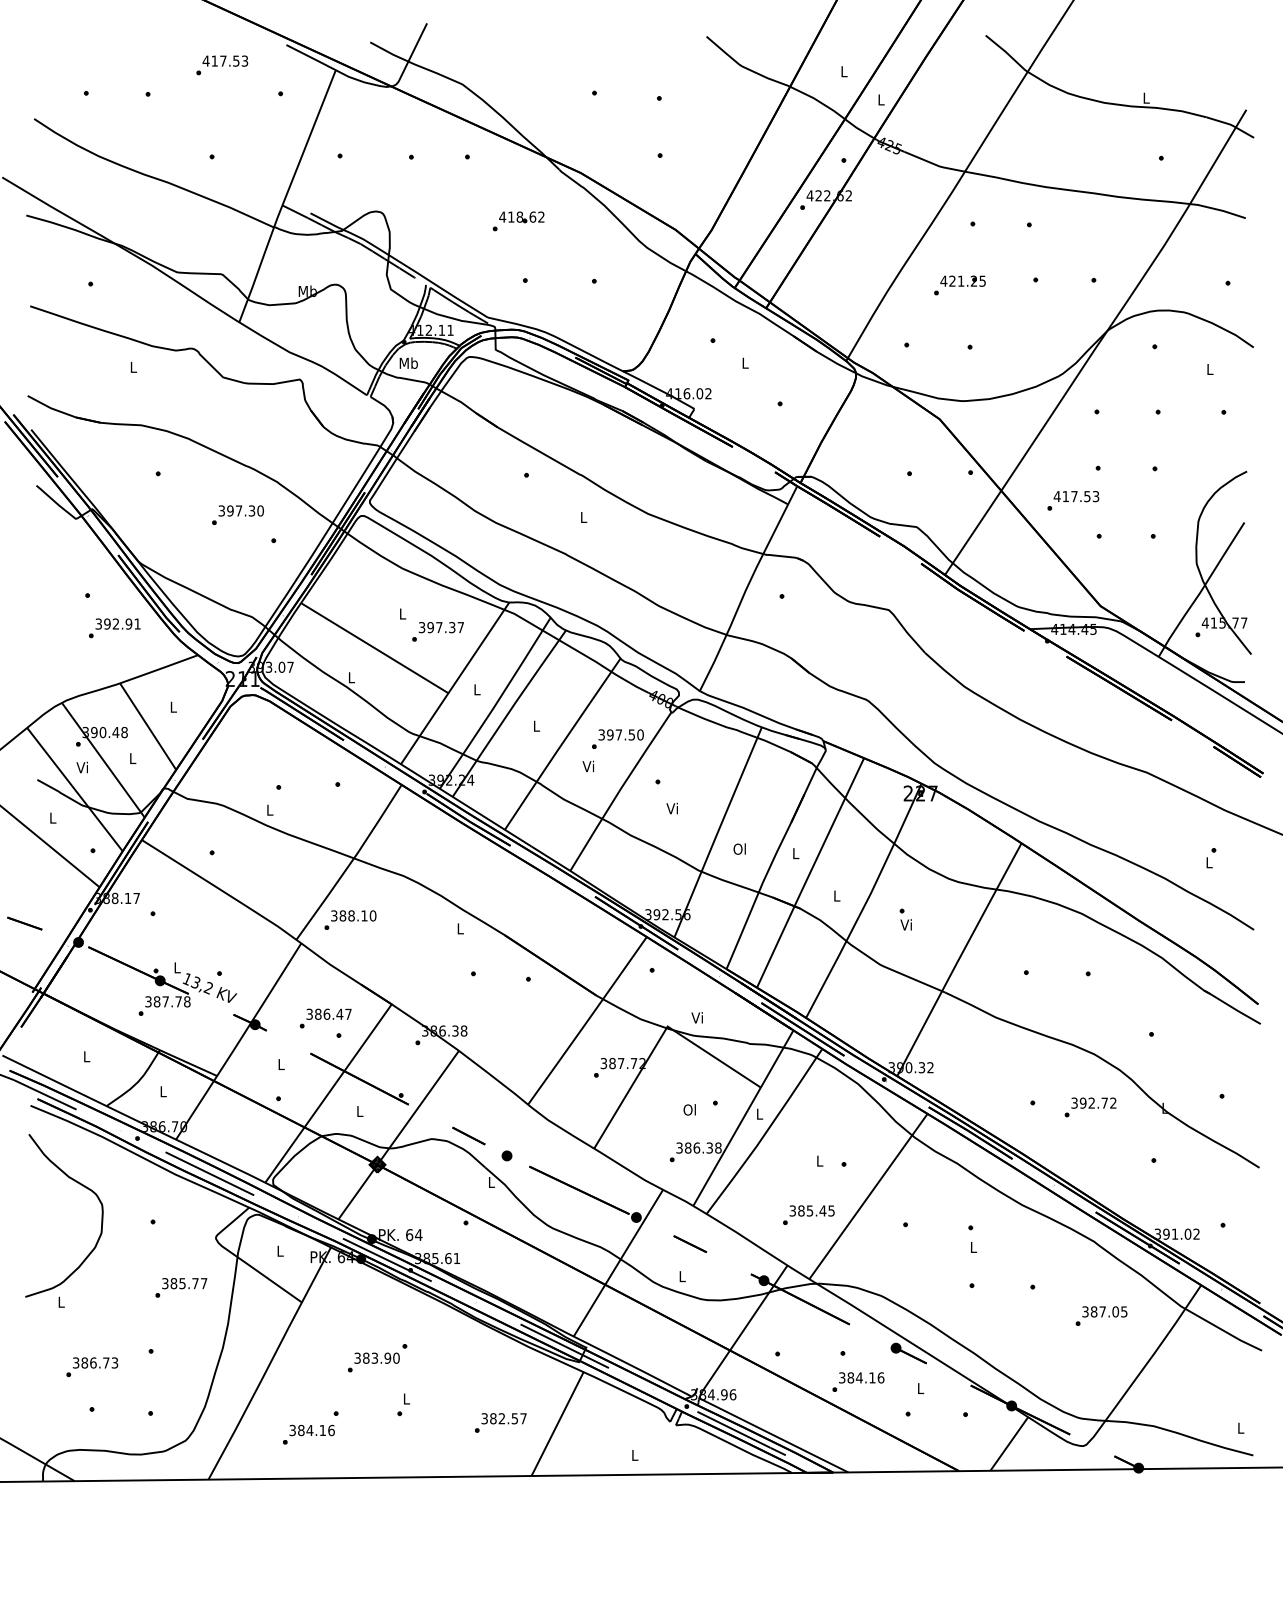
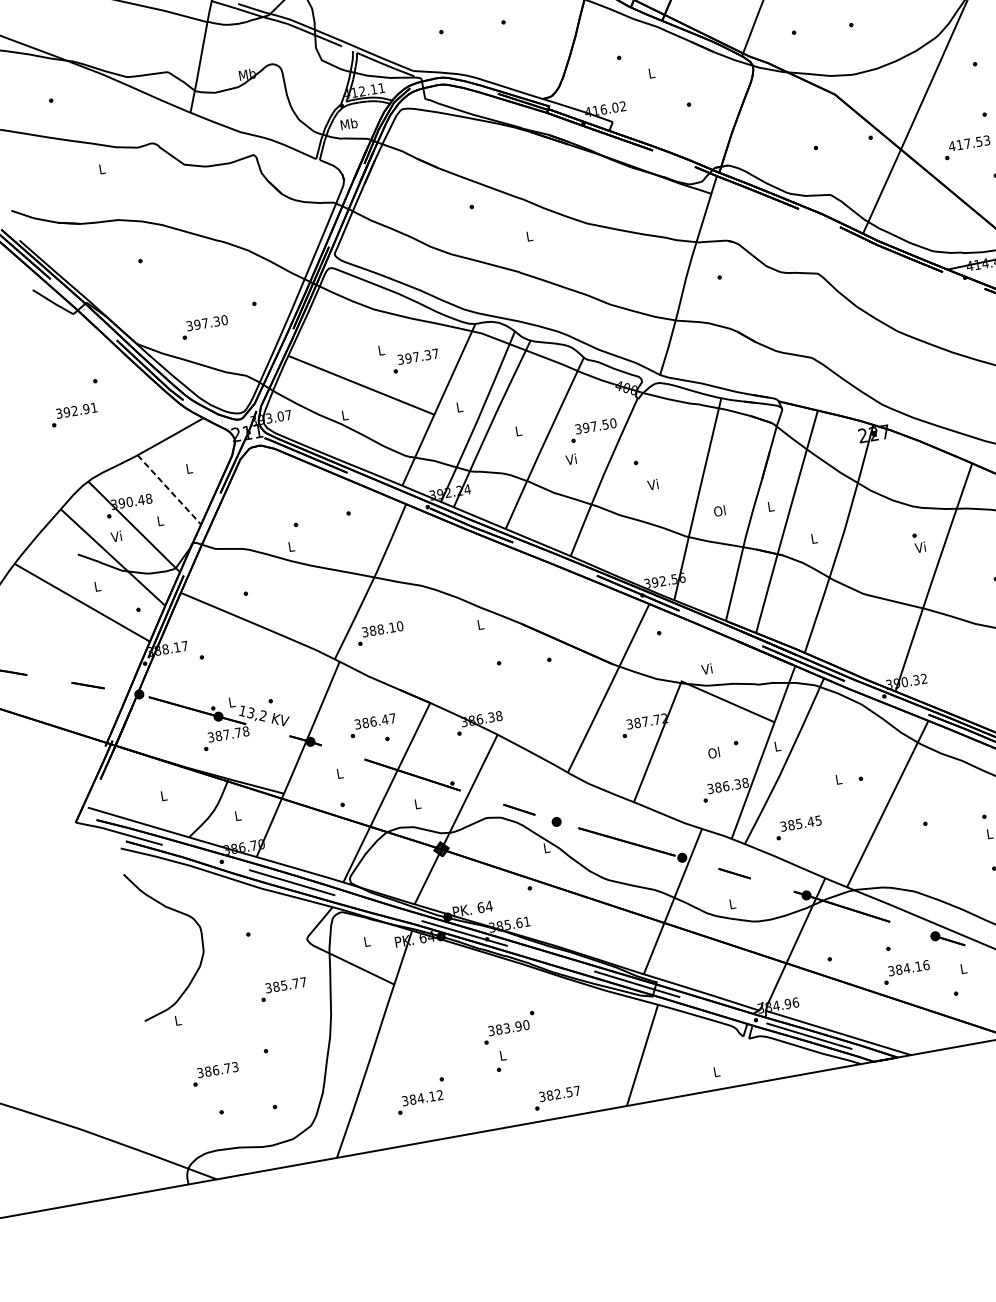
text: (237, 514) -> (204, 326), moved
text: (114, 628) -> (74, 415), moved
line: (148, 726) -> (169, 489), solid -> dashed
text: (905, 919) -> (918, 542), moved
text: (808, 1214) -> (798, 827), moved
text: (377, 1358) -> (509, 1028), moved
text: (500, 1422) -> (557, 1097), moved
text: (331, 1430) -> (440, 1095), 384.16 -> 384.12

